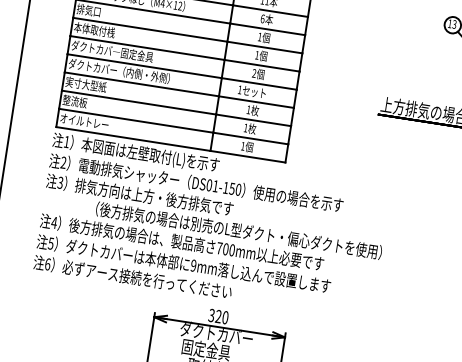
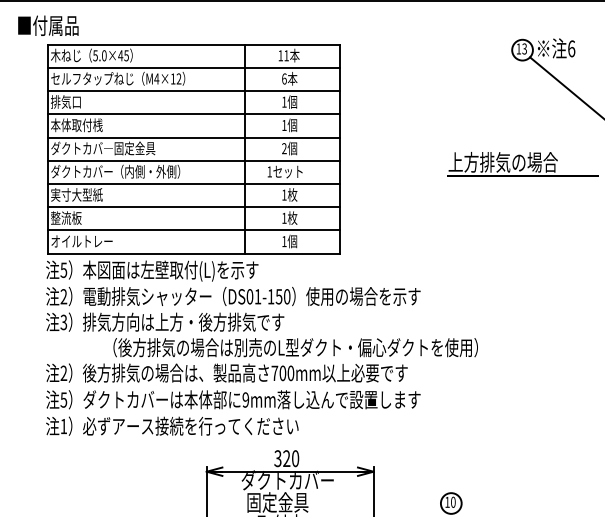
text: (66, 142) -> (63, 270), 1 -> 5
text: (54, 222) -> (63, 372), 4 -> 2
text: (47, 264) -> (63, 426), 6 -> 1

